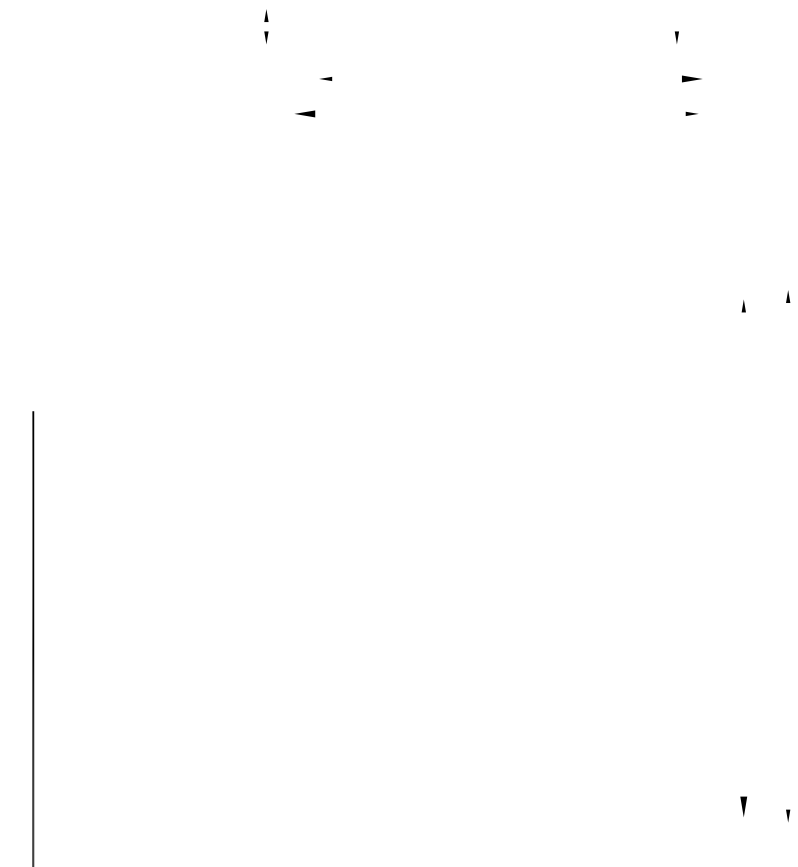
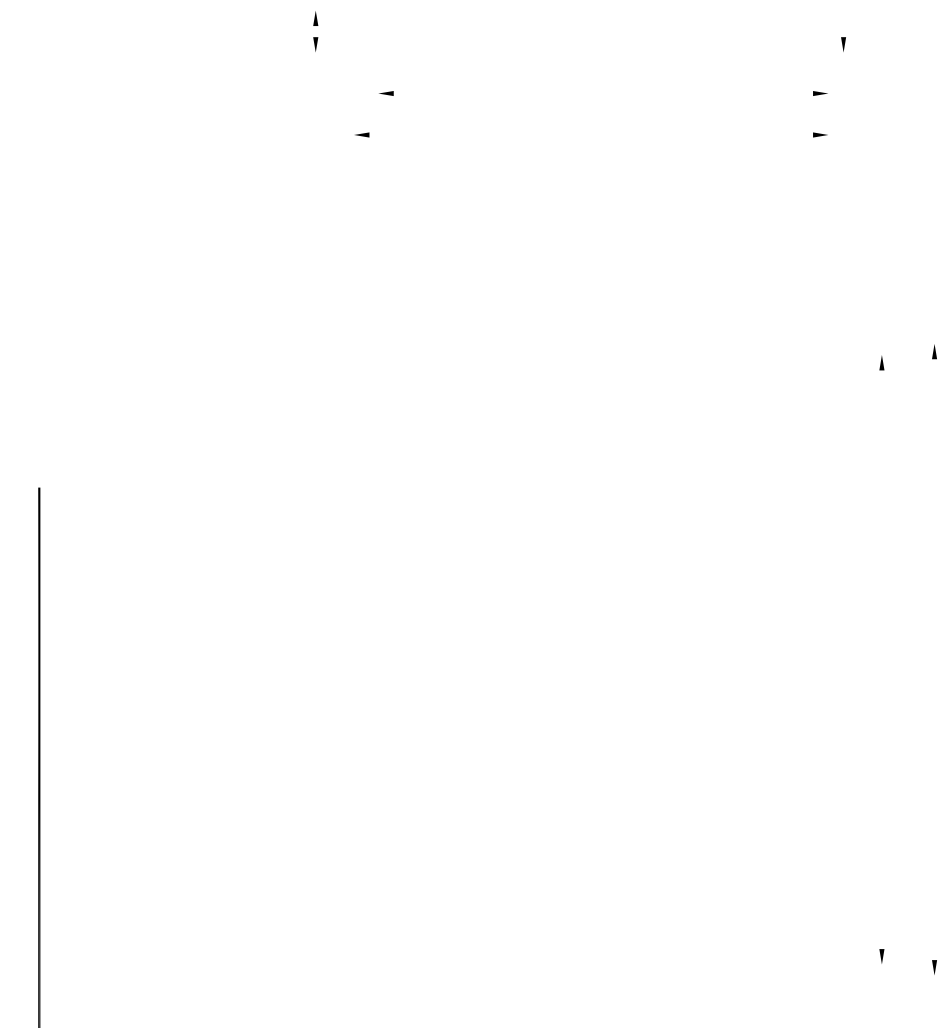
part: (676, 37) -> (843, 44), moved
part: (692, 78) -> (820, 93), size x0.62
part: (305, 113) -> (362, 134), size x0.62
part: (743, 806) -> (881, 956), size x0.62

